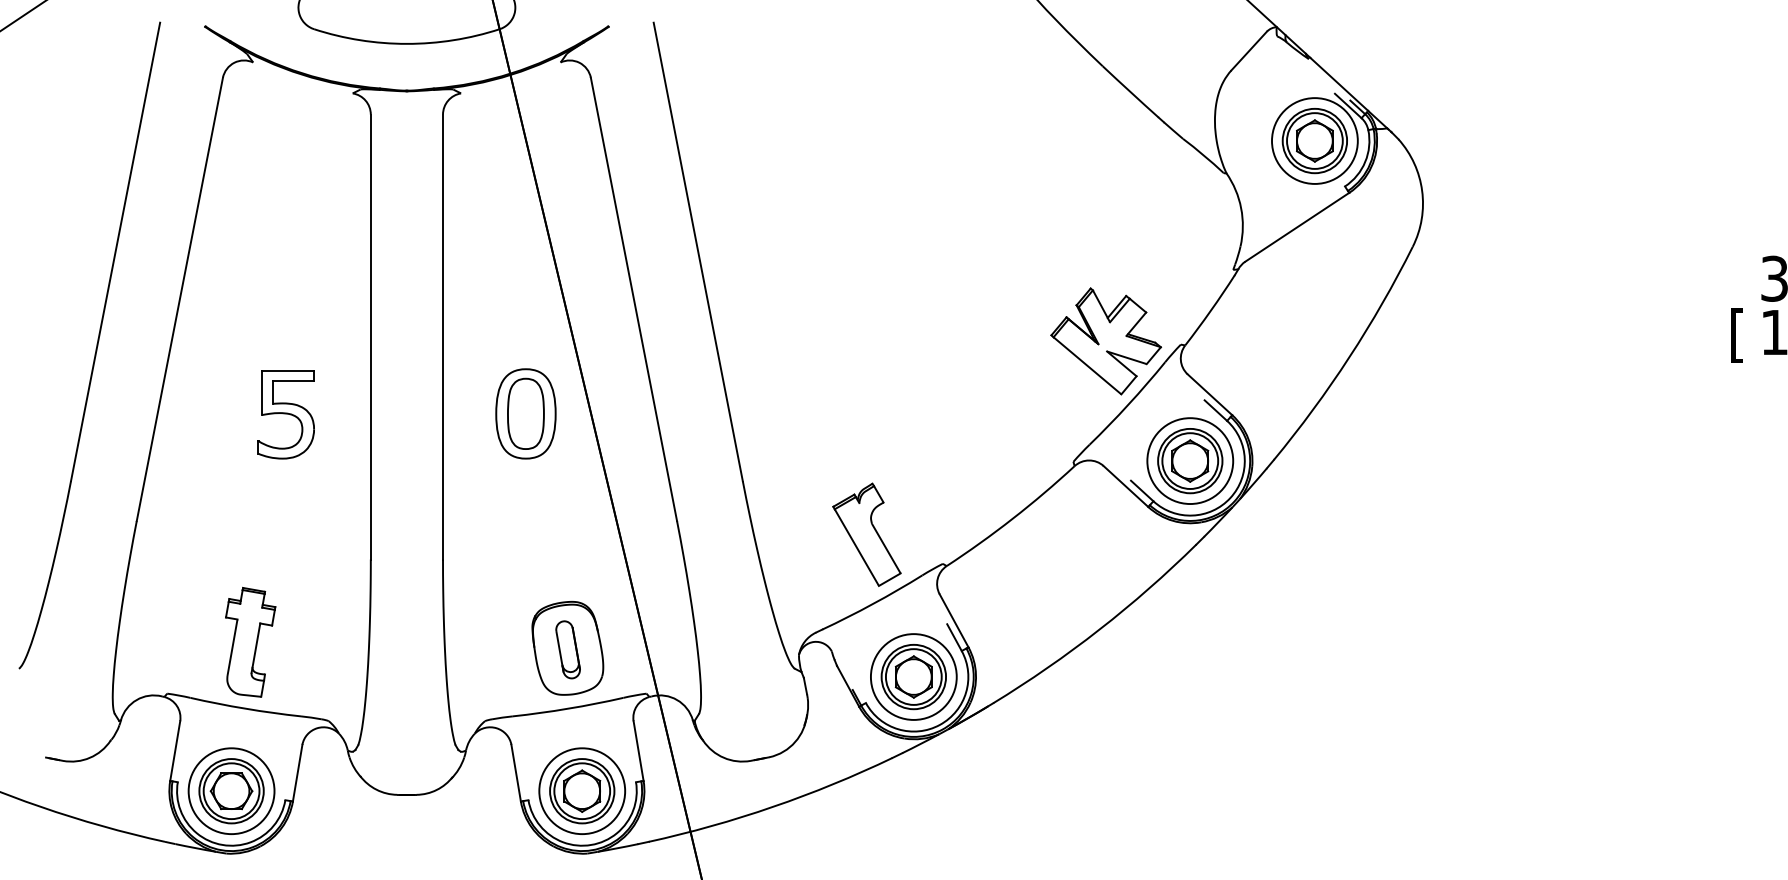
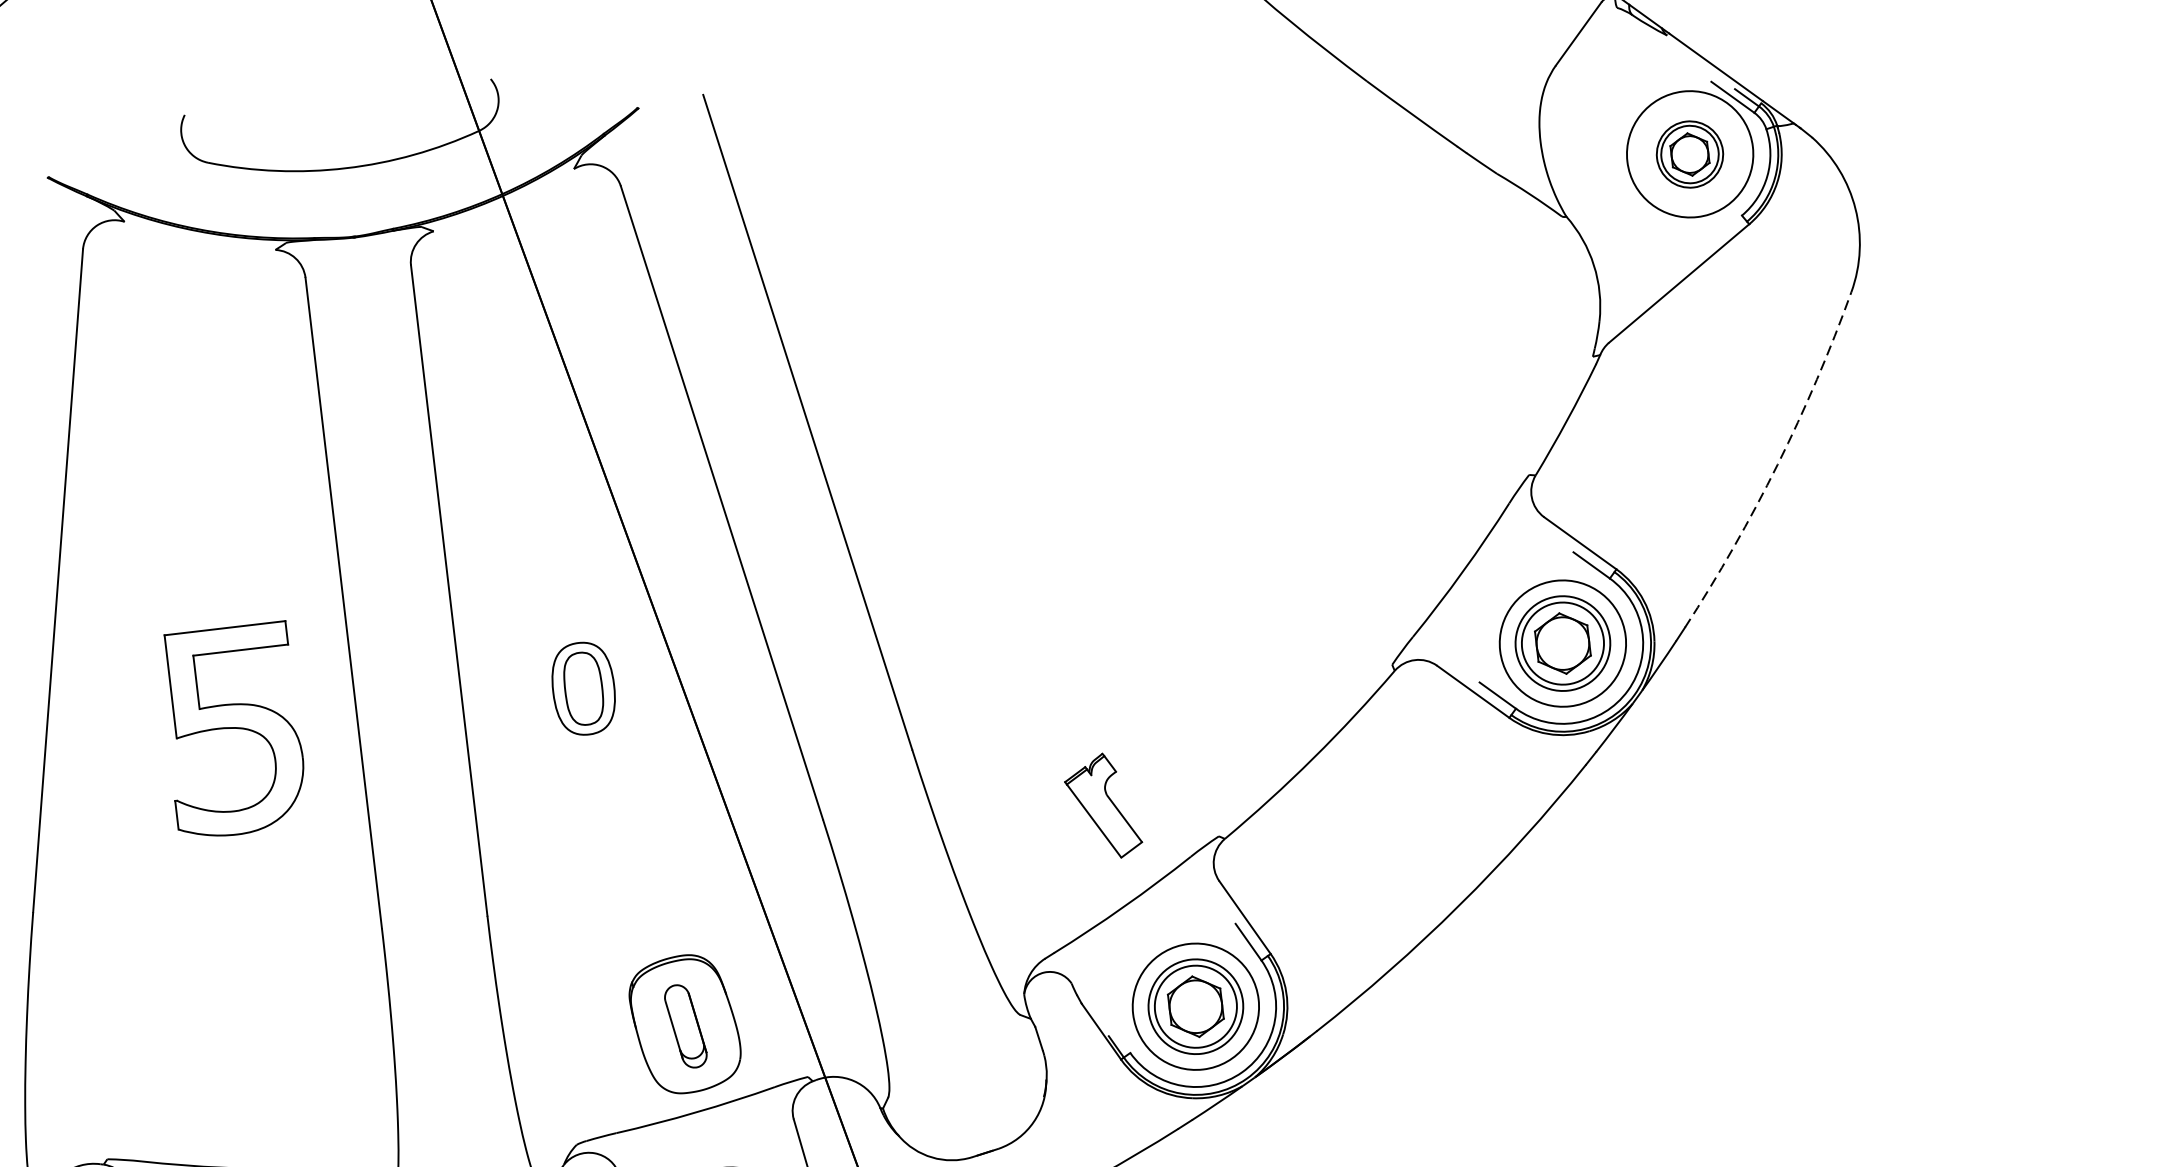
part: (1314, 141) -> (1689, 155), size x0.7
part: (1106, 341) -> (1419, 483), removed
arc: (1349, 357) -> (1777, 464), solid -> dashed
part: (525, 413) -> (582, 688), size x0.7
part: (285, 414) -> (232, 730), size x1.6
part: (866, 534) -> (1102, 806), size x0.7
part: (250, 641) -> (220, 1068), removed

